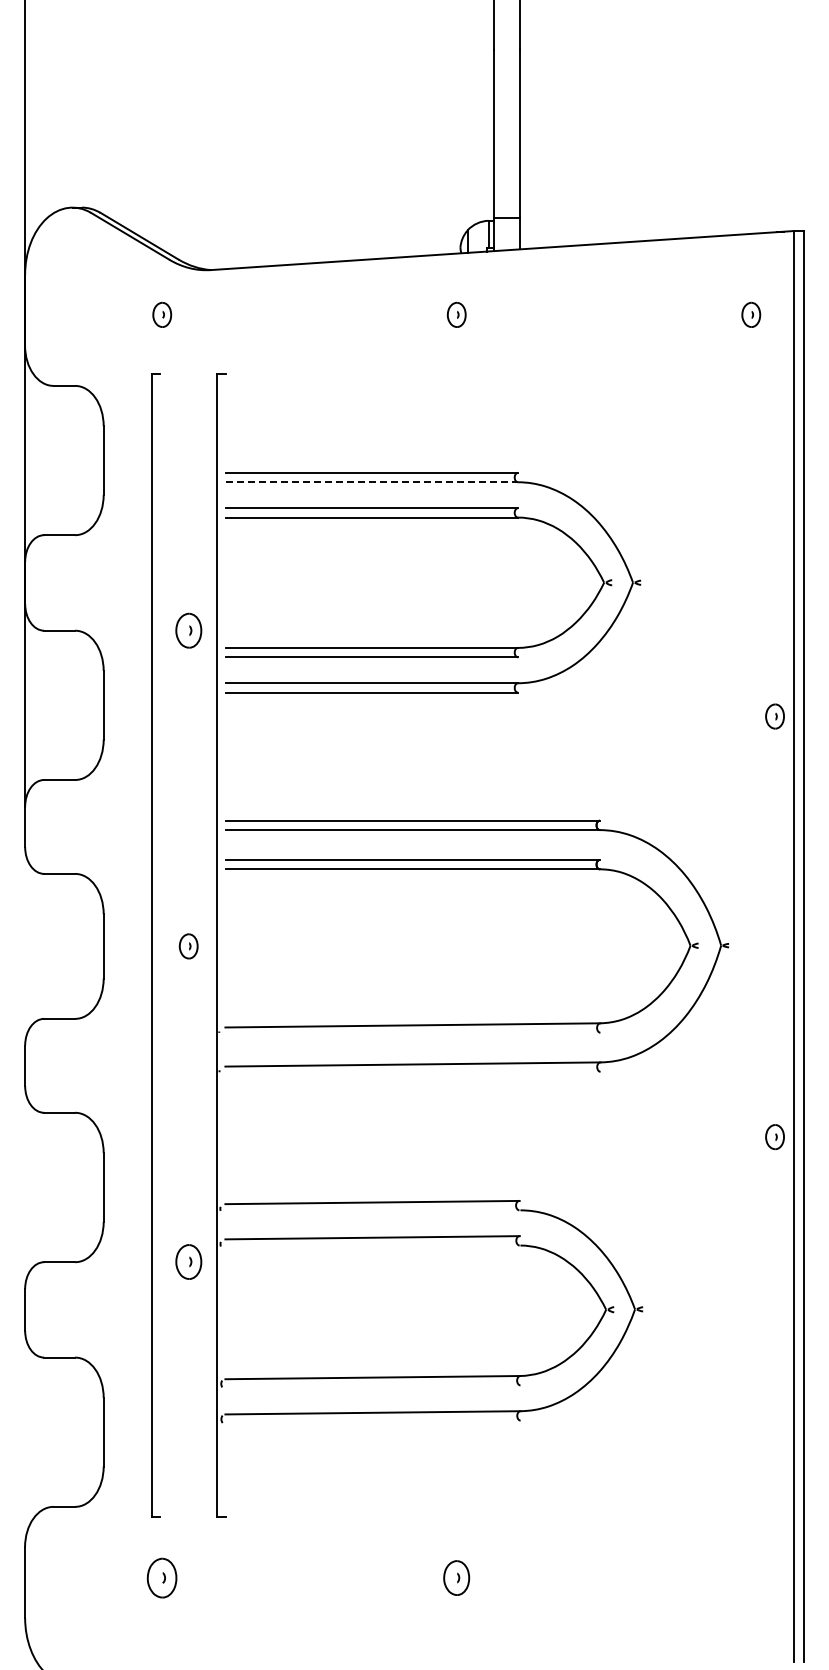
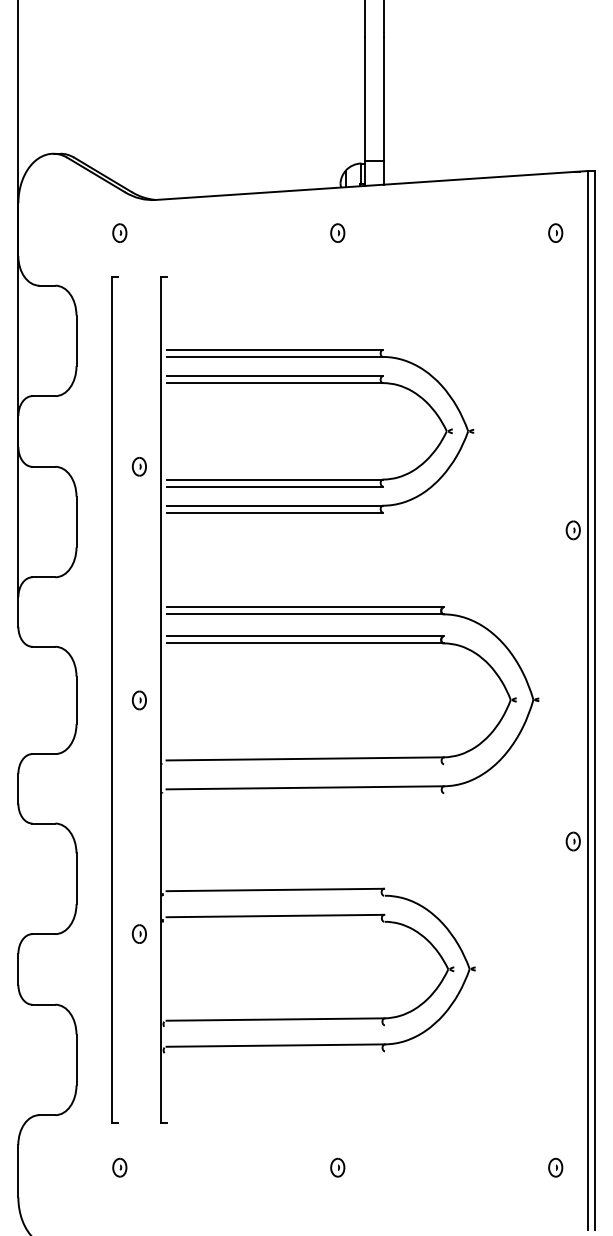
line: (372, 482) -> (275, 357), dashed -> solid
part: (188, 630) -> (139, 466), size x0.71
part: (188, 1262) -> (139, 934), size x0.71
part: (162, 1577) -> (120, 1167), size x0.62
part: (456, 1577) -> (337, 1167), size x0.71
part: (751, 1577) -> (555, 1167), added

